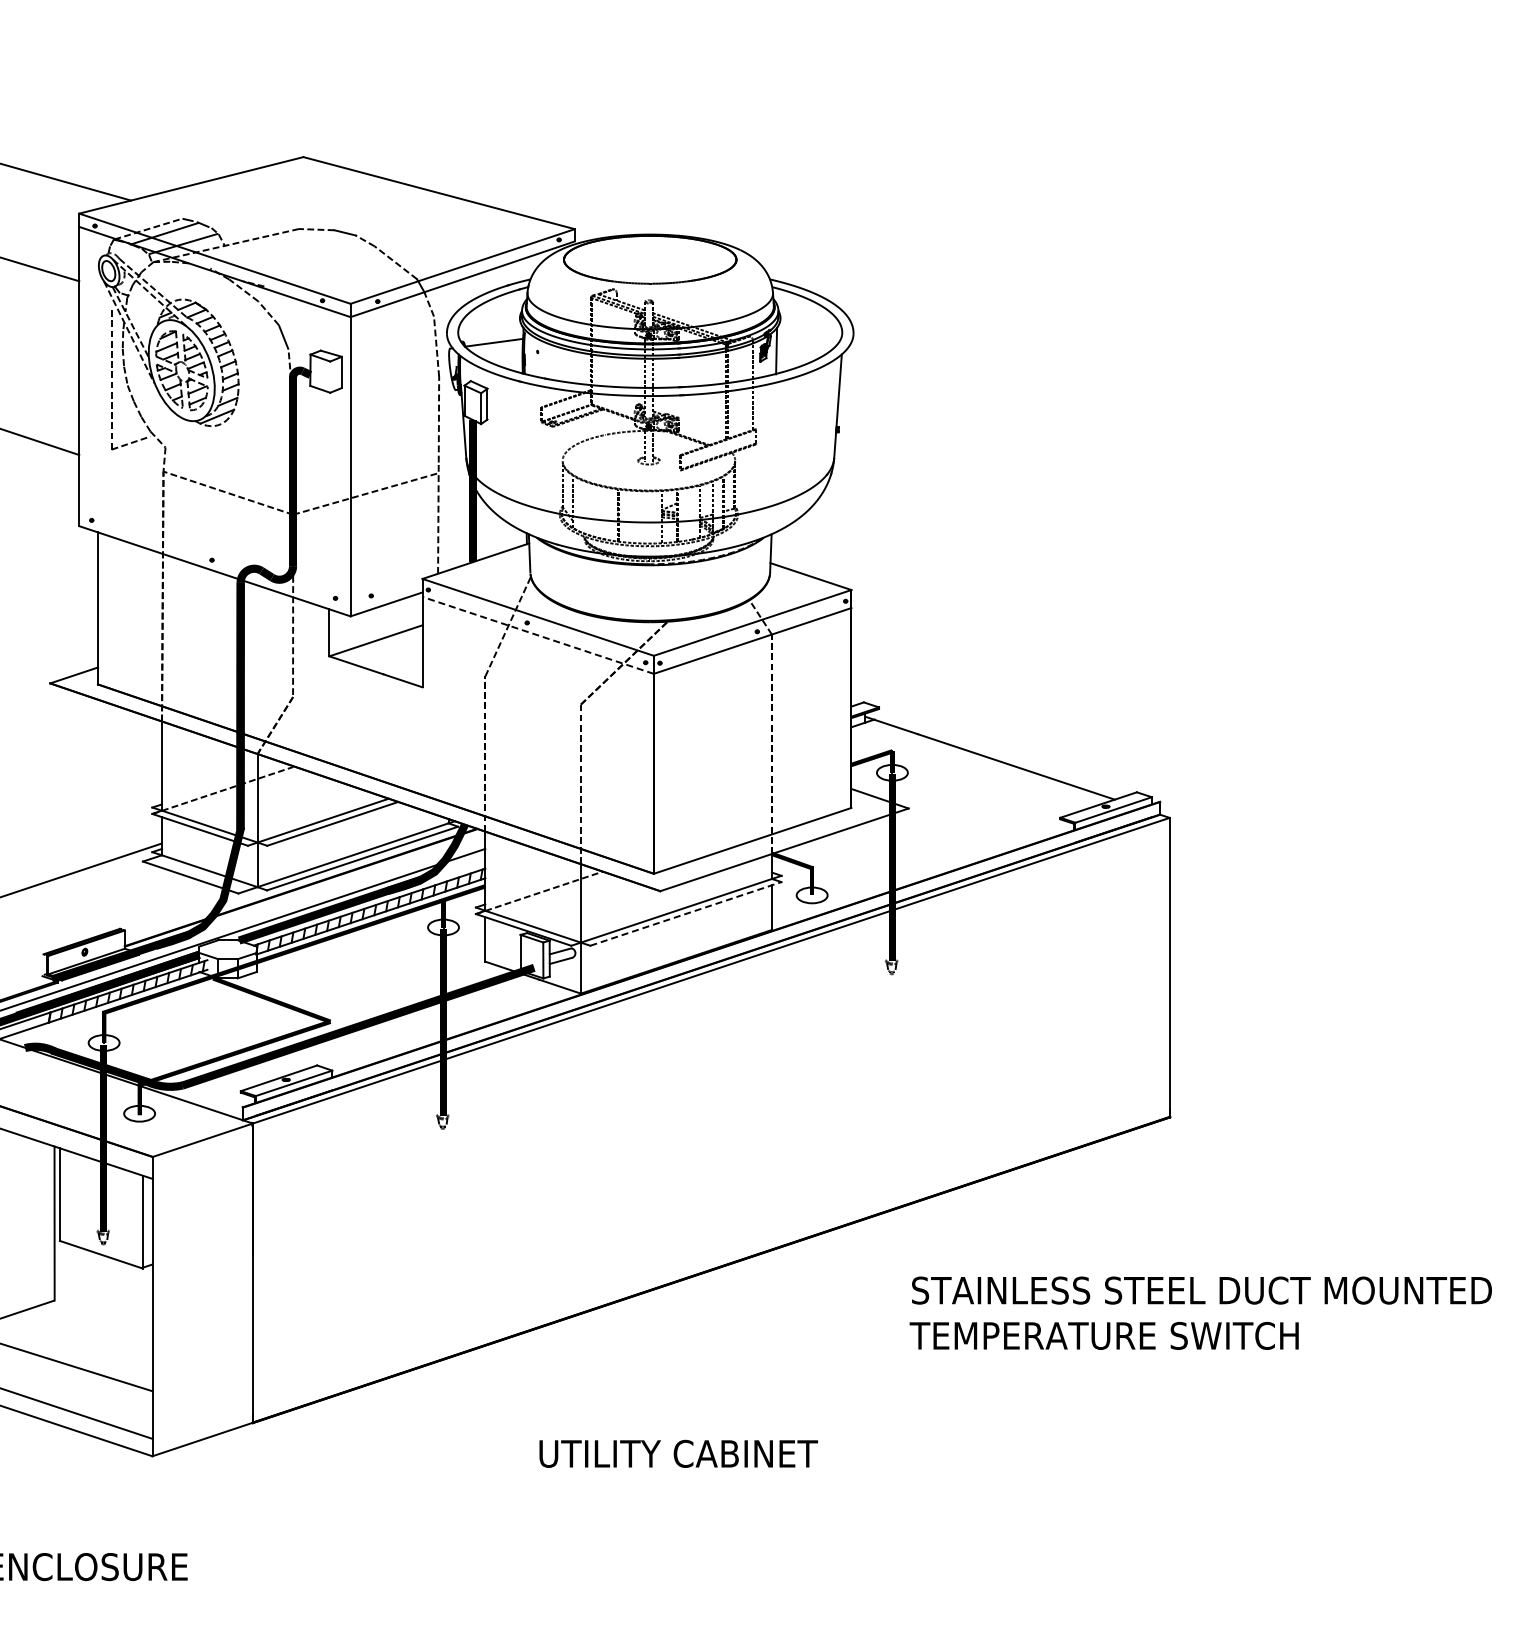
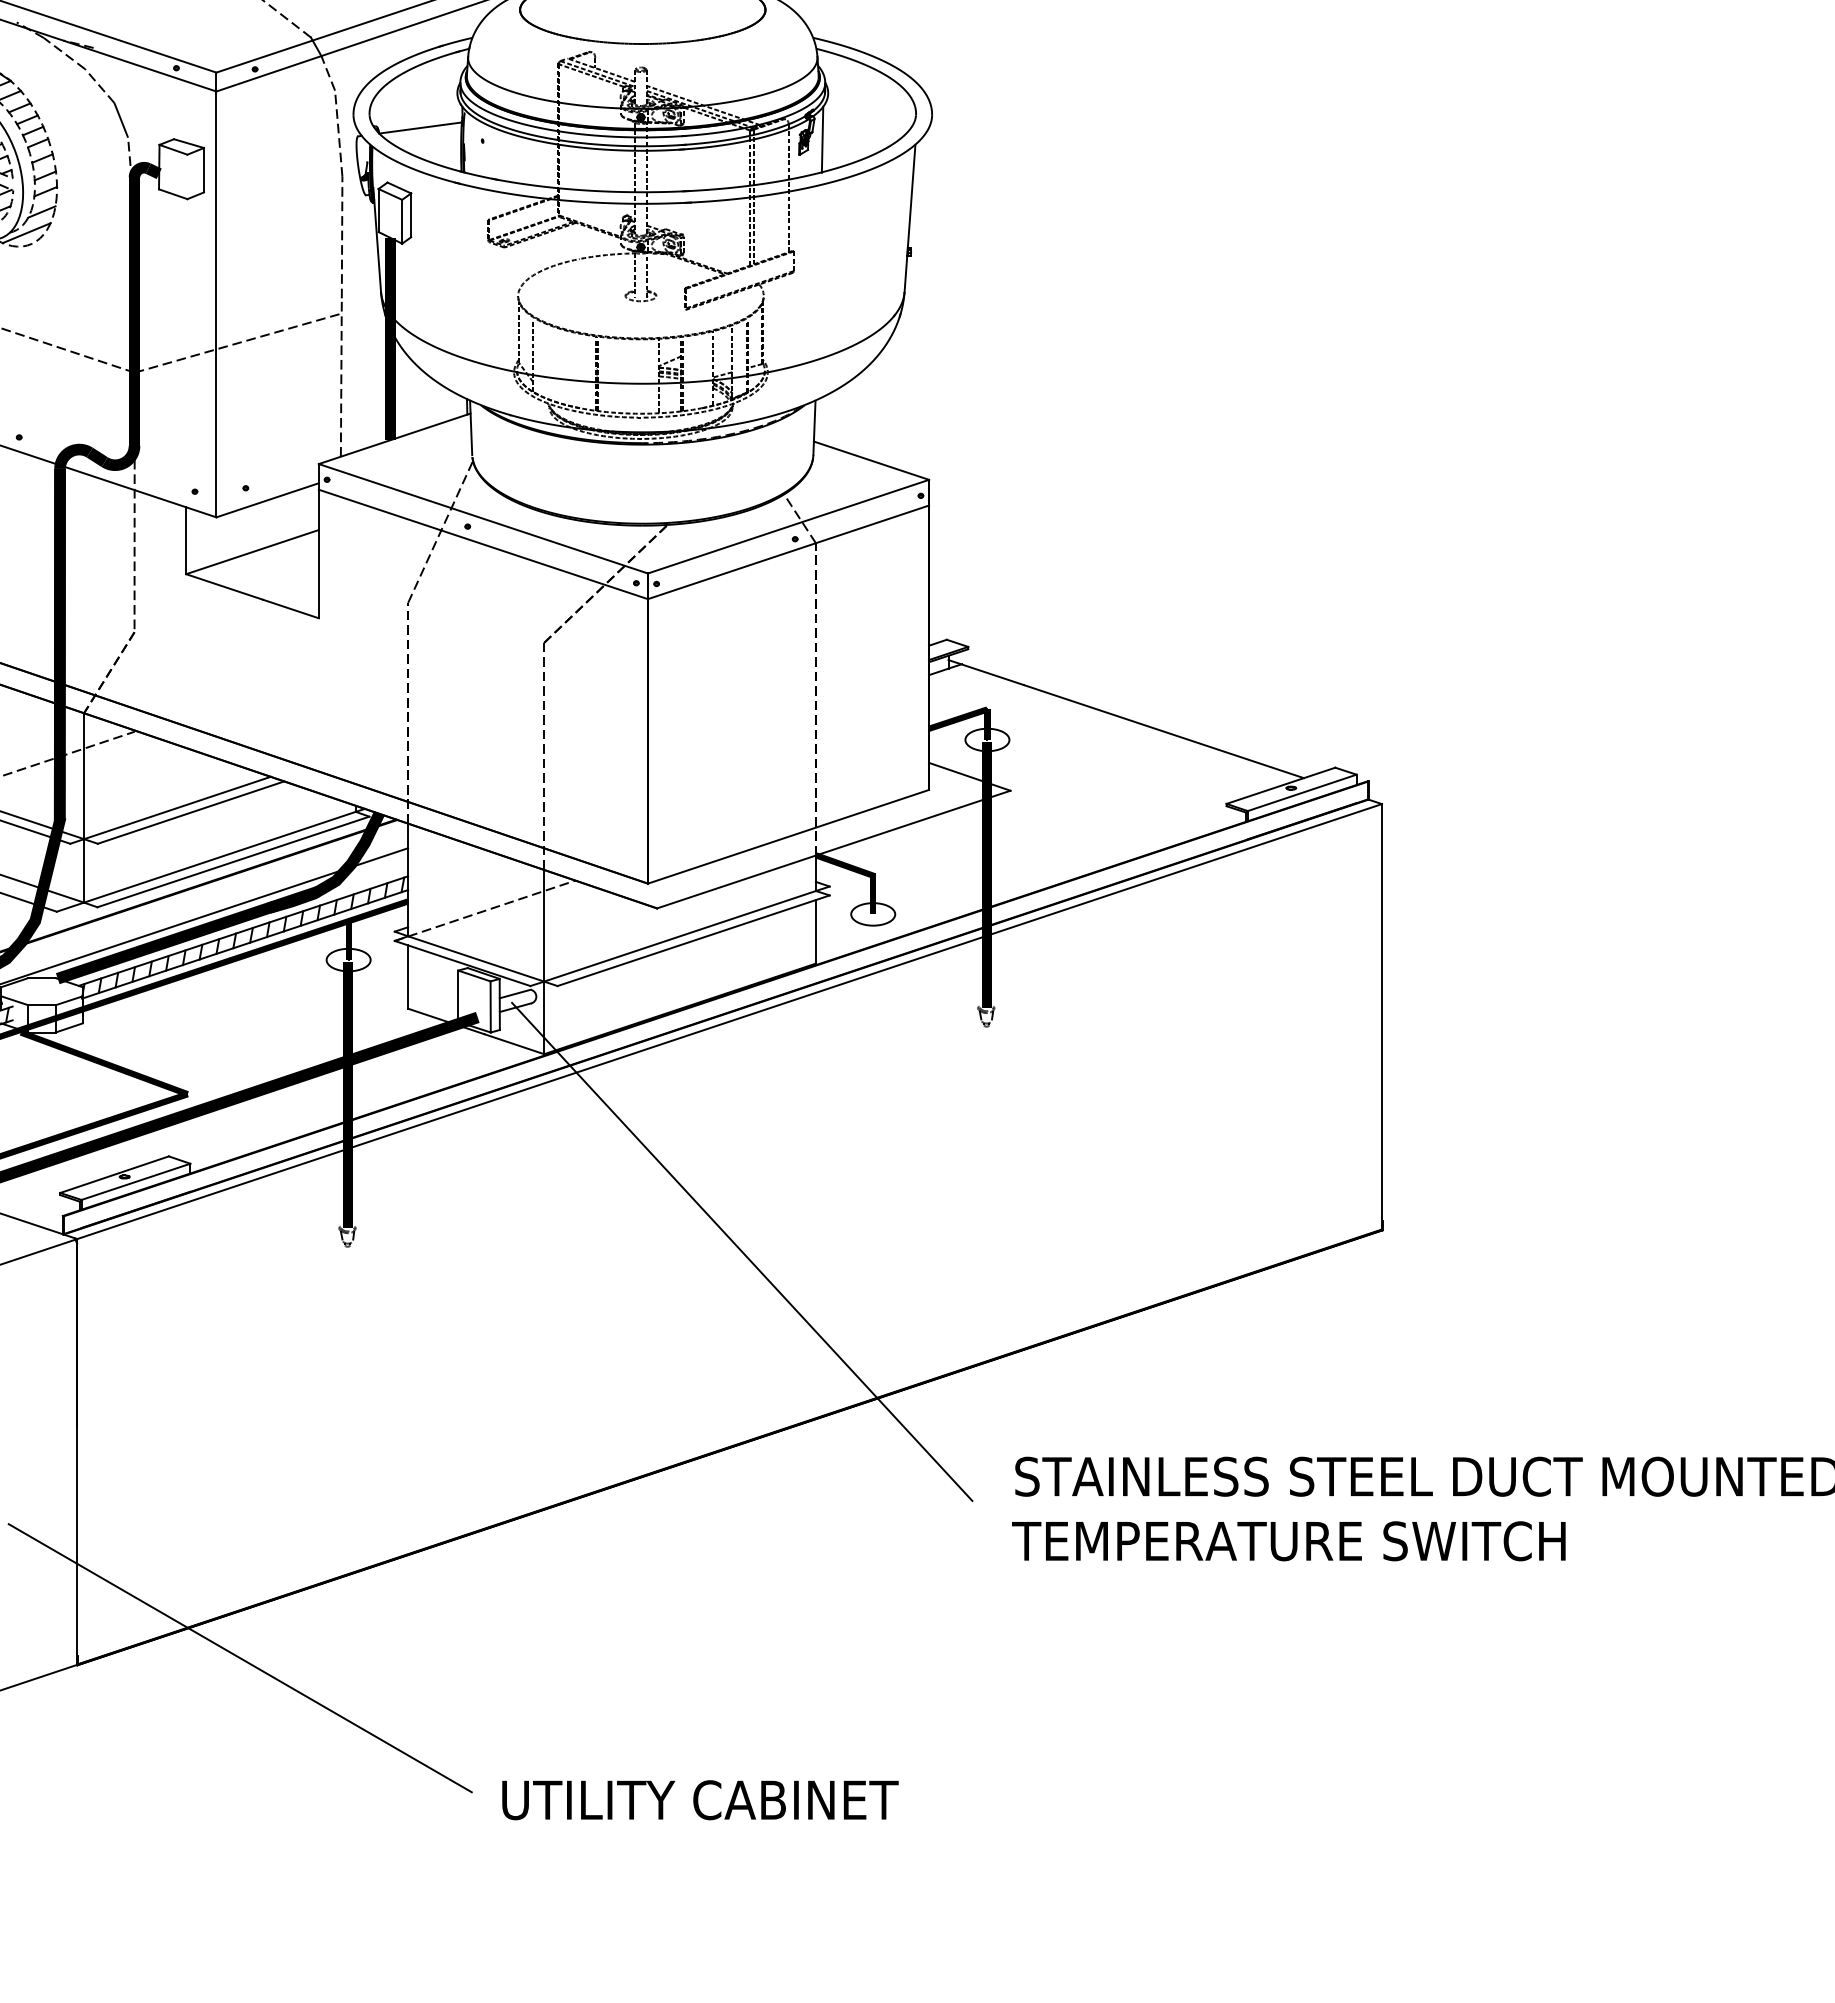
line: (538, 635) -> (483, 544), dashed -> solid
line: (685, 913) -> (692, 940), dashed -> solid
line: (719, 1132) -> (741, 1251), added
line: (367, 1417) -> (240, 1657), added
text: (678, 1453) -> (700, 1799), moved

